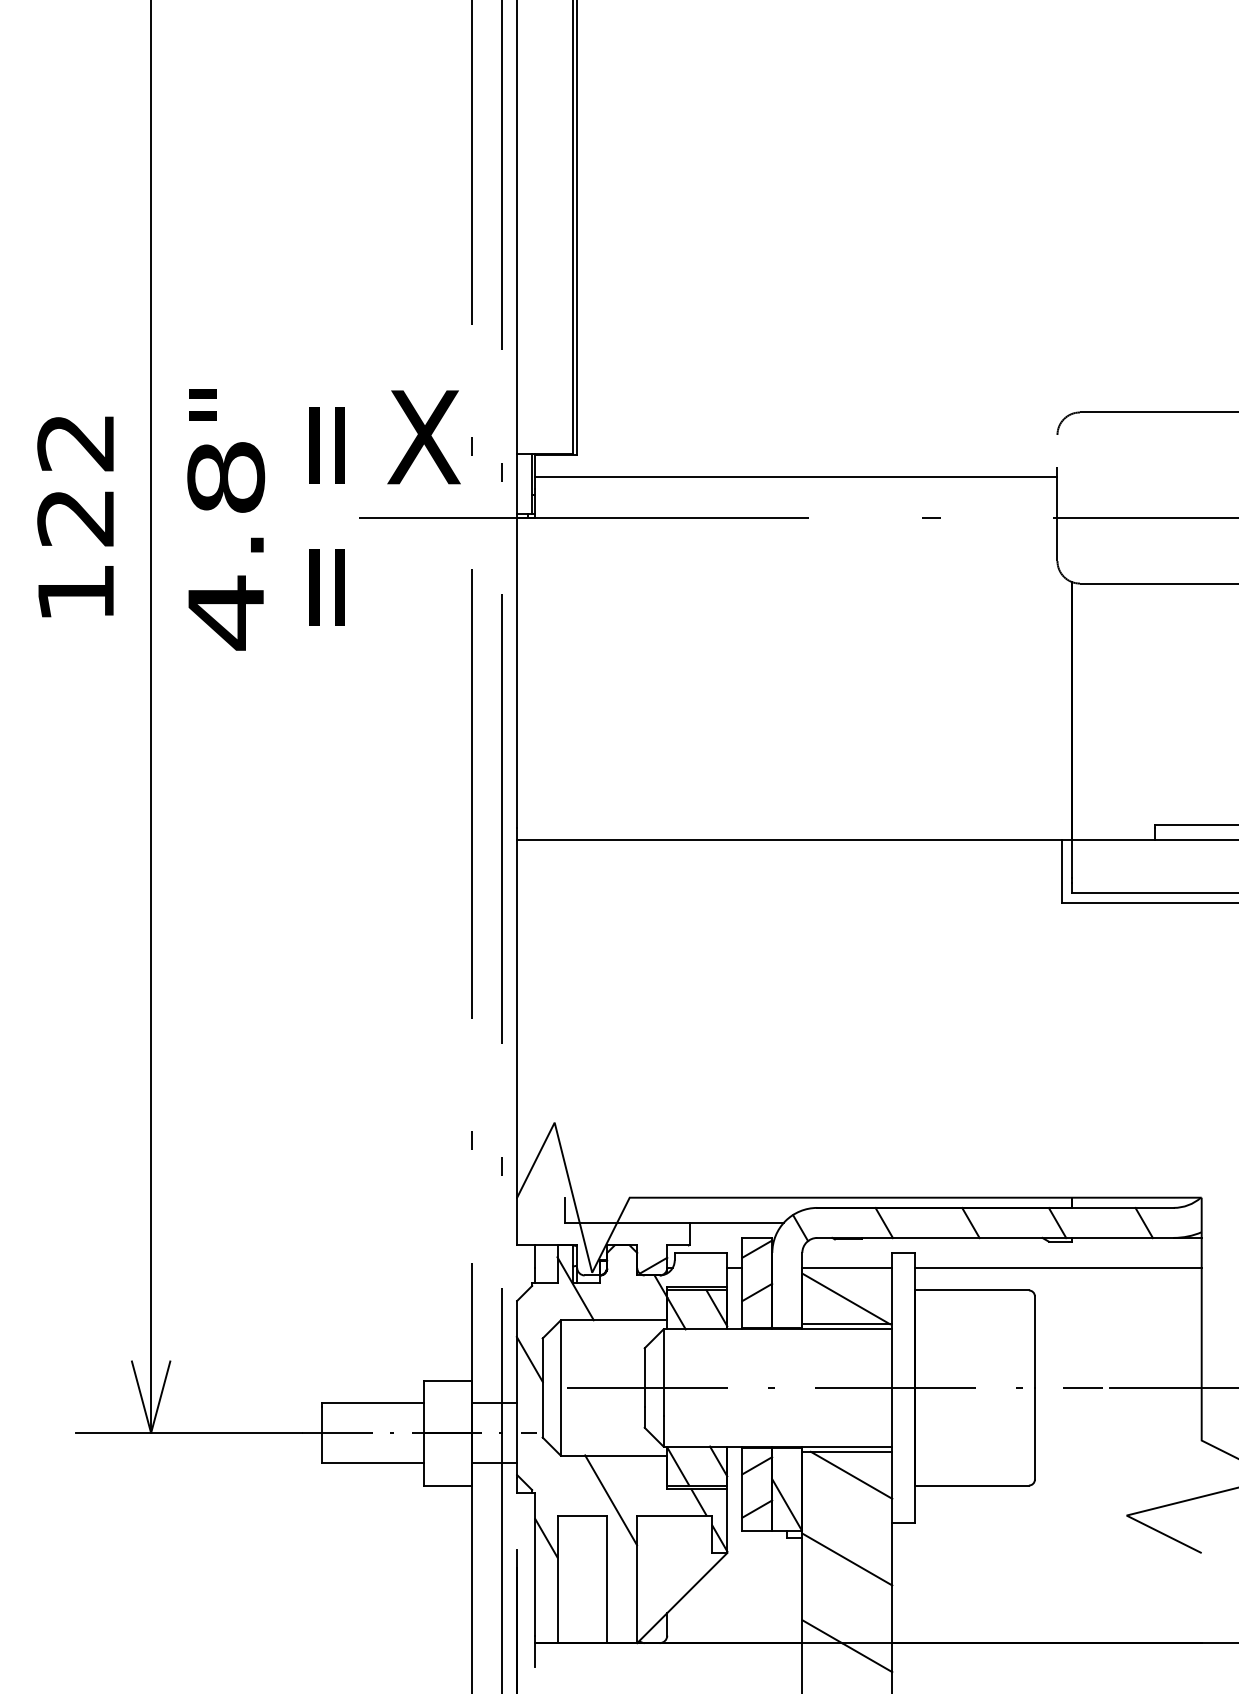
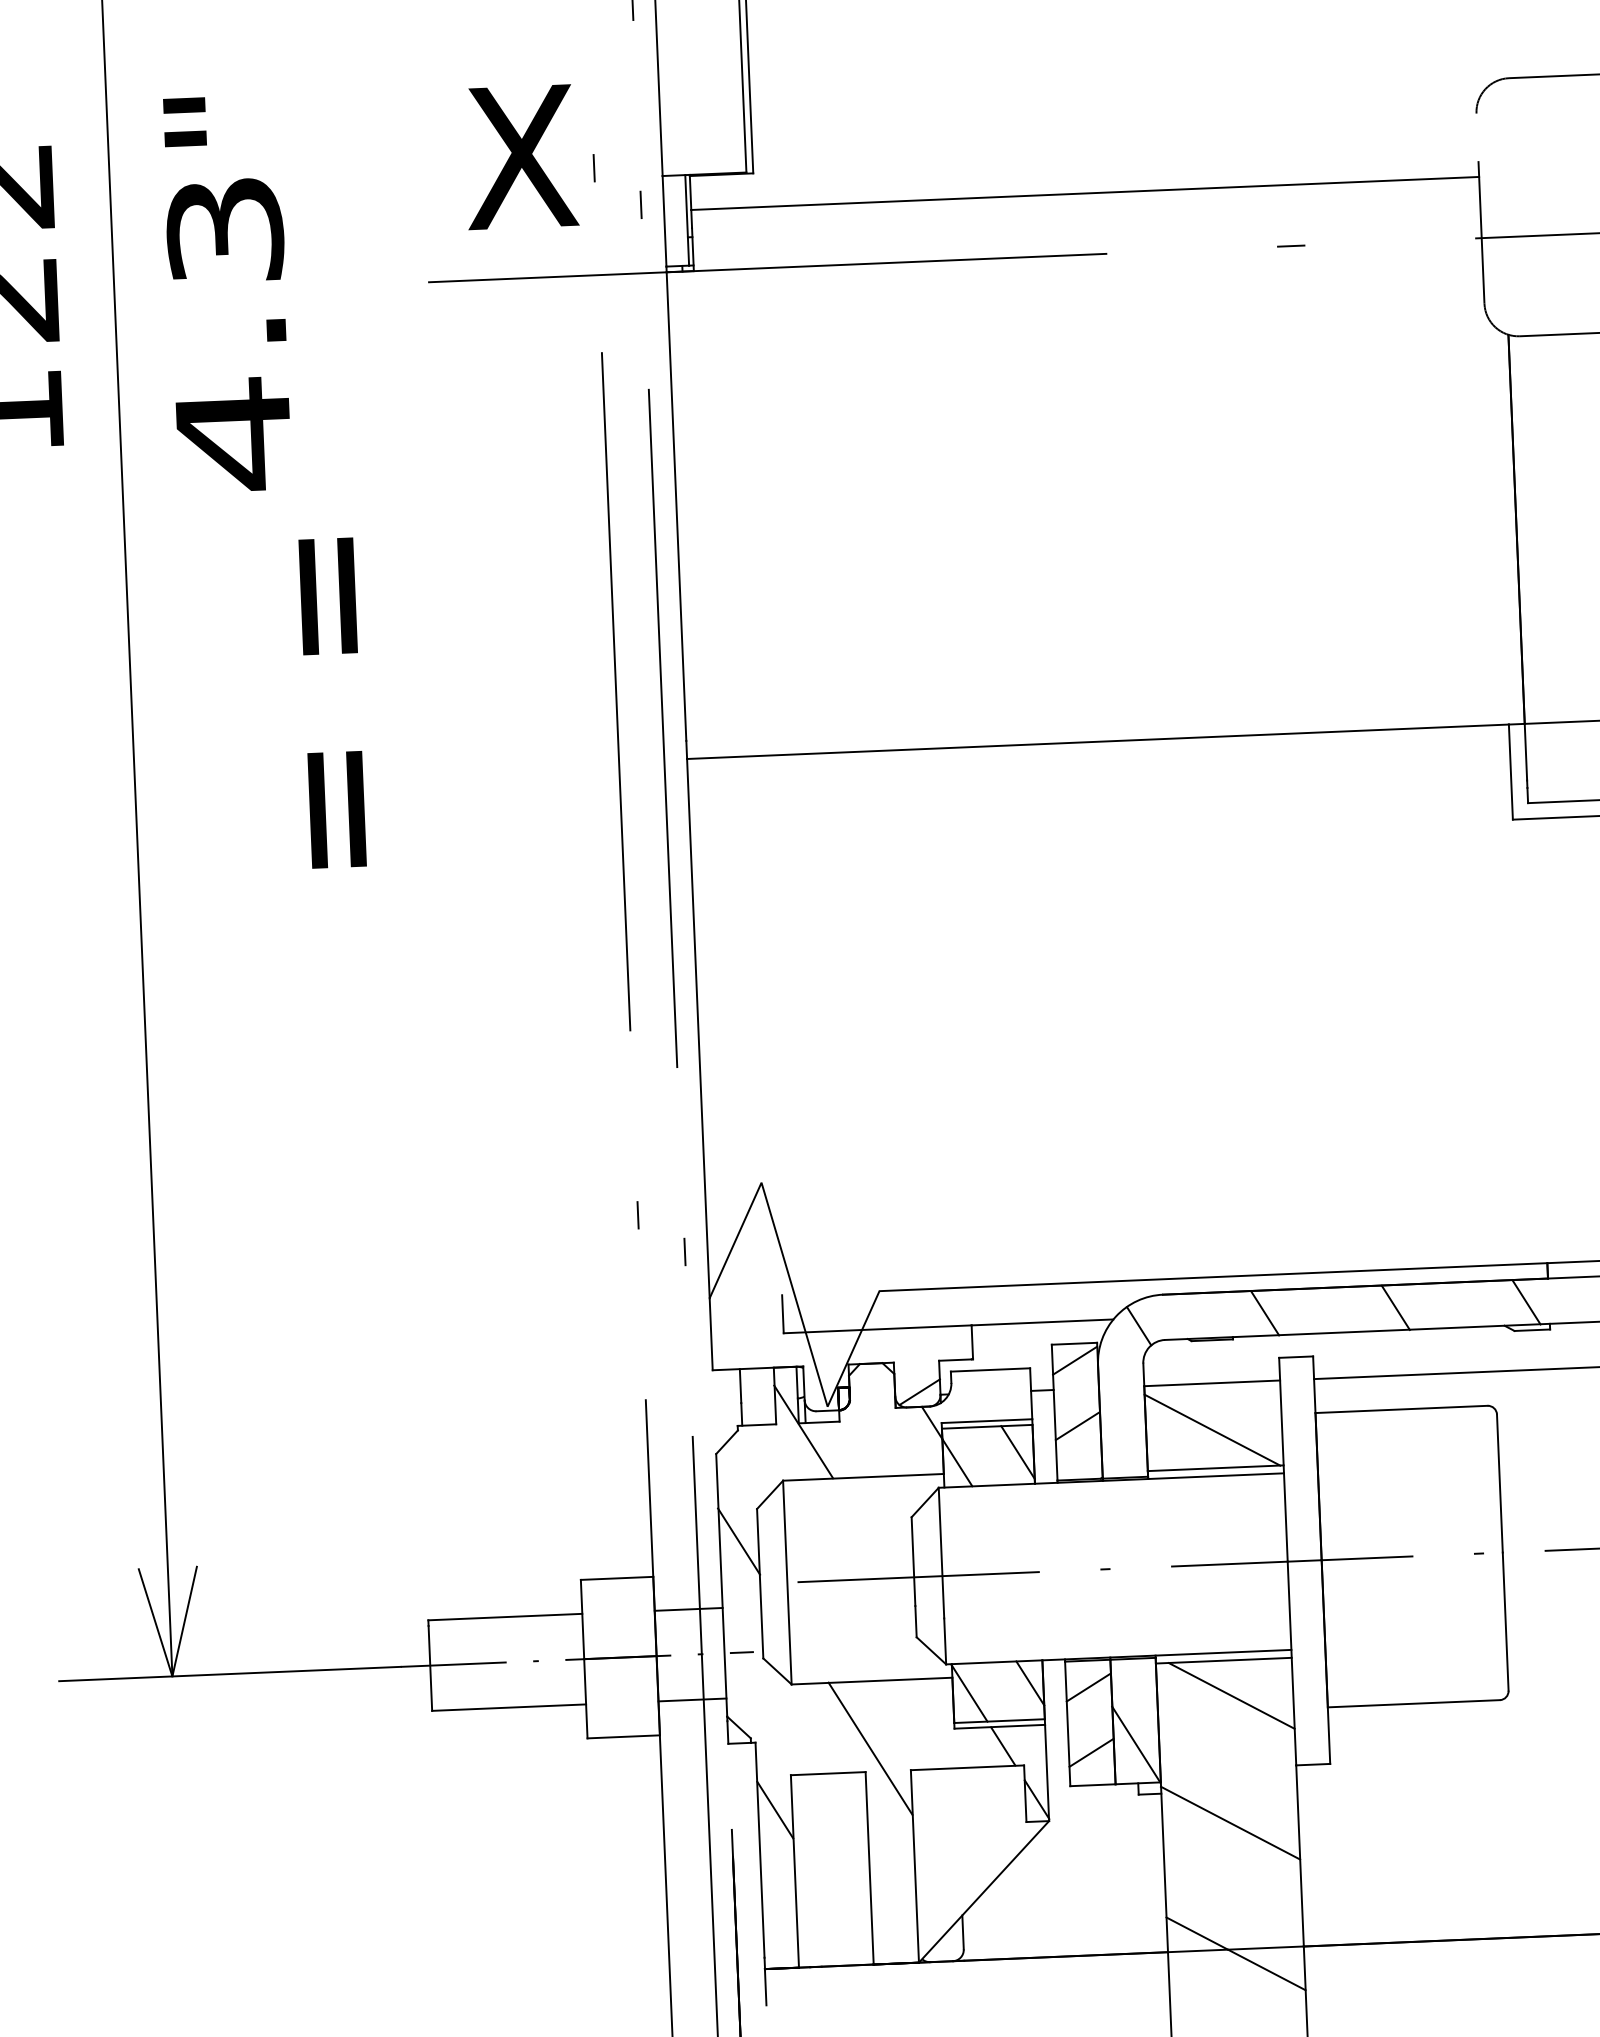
text: (226, 477) -> (225, 230), 4.8 -> 4.3
text: (326, 516) -> (331, 703), moved

